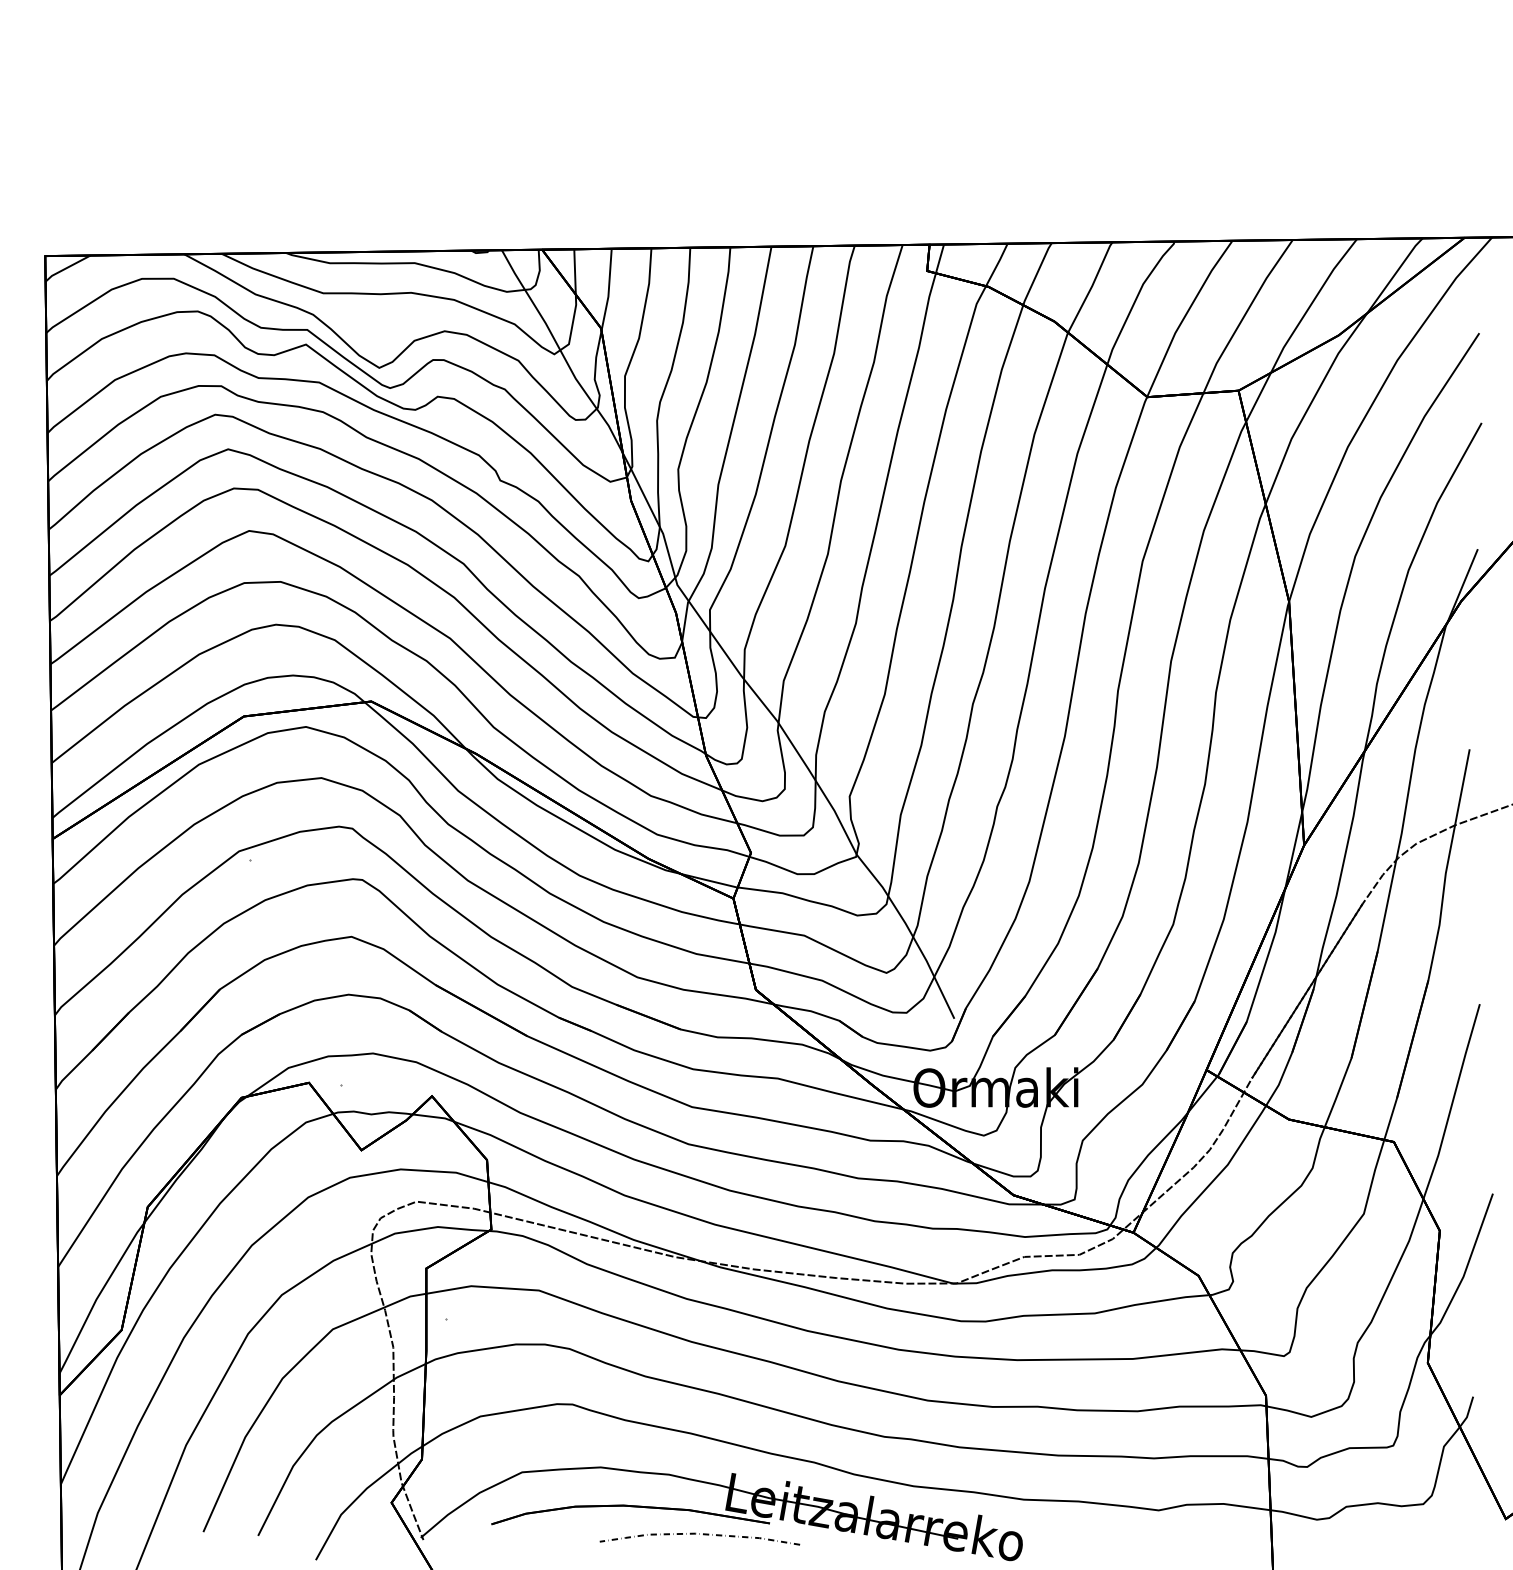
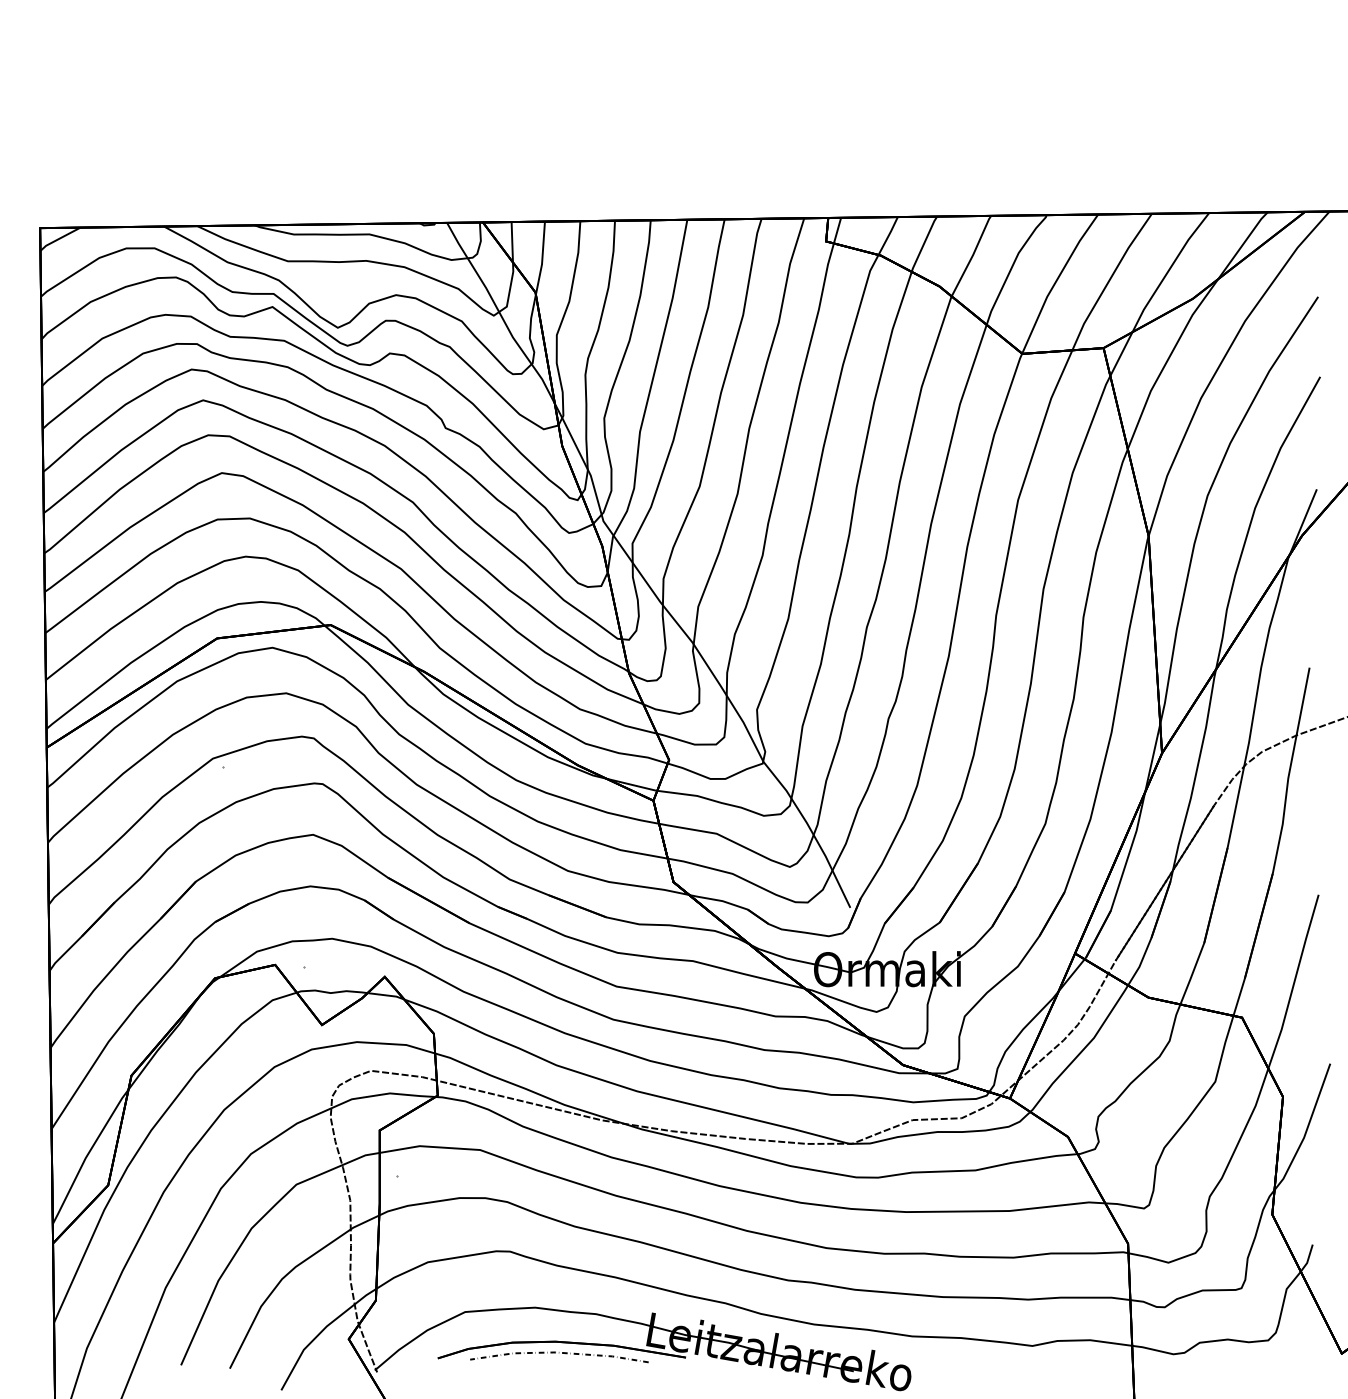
curve: (699, 1534) -> (559, 1353), moved

